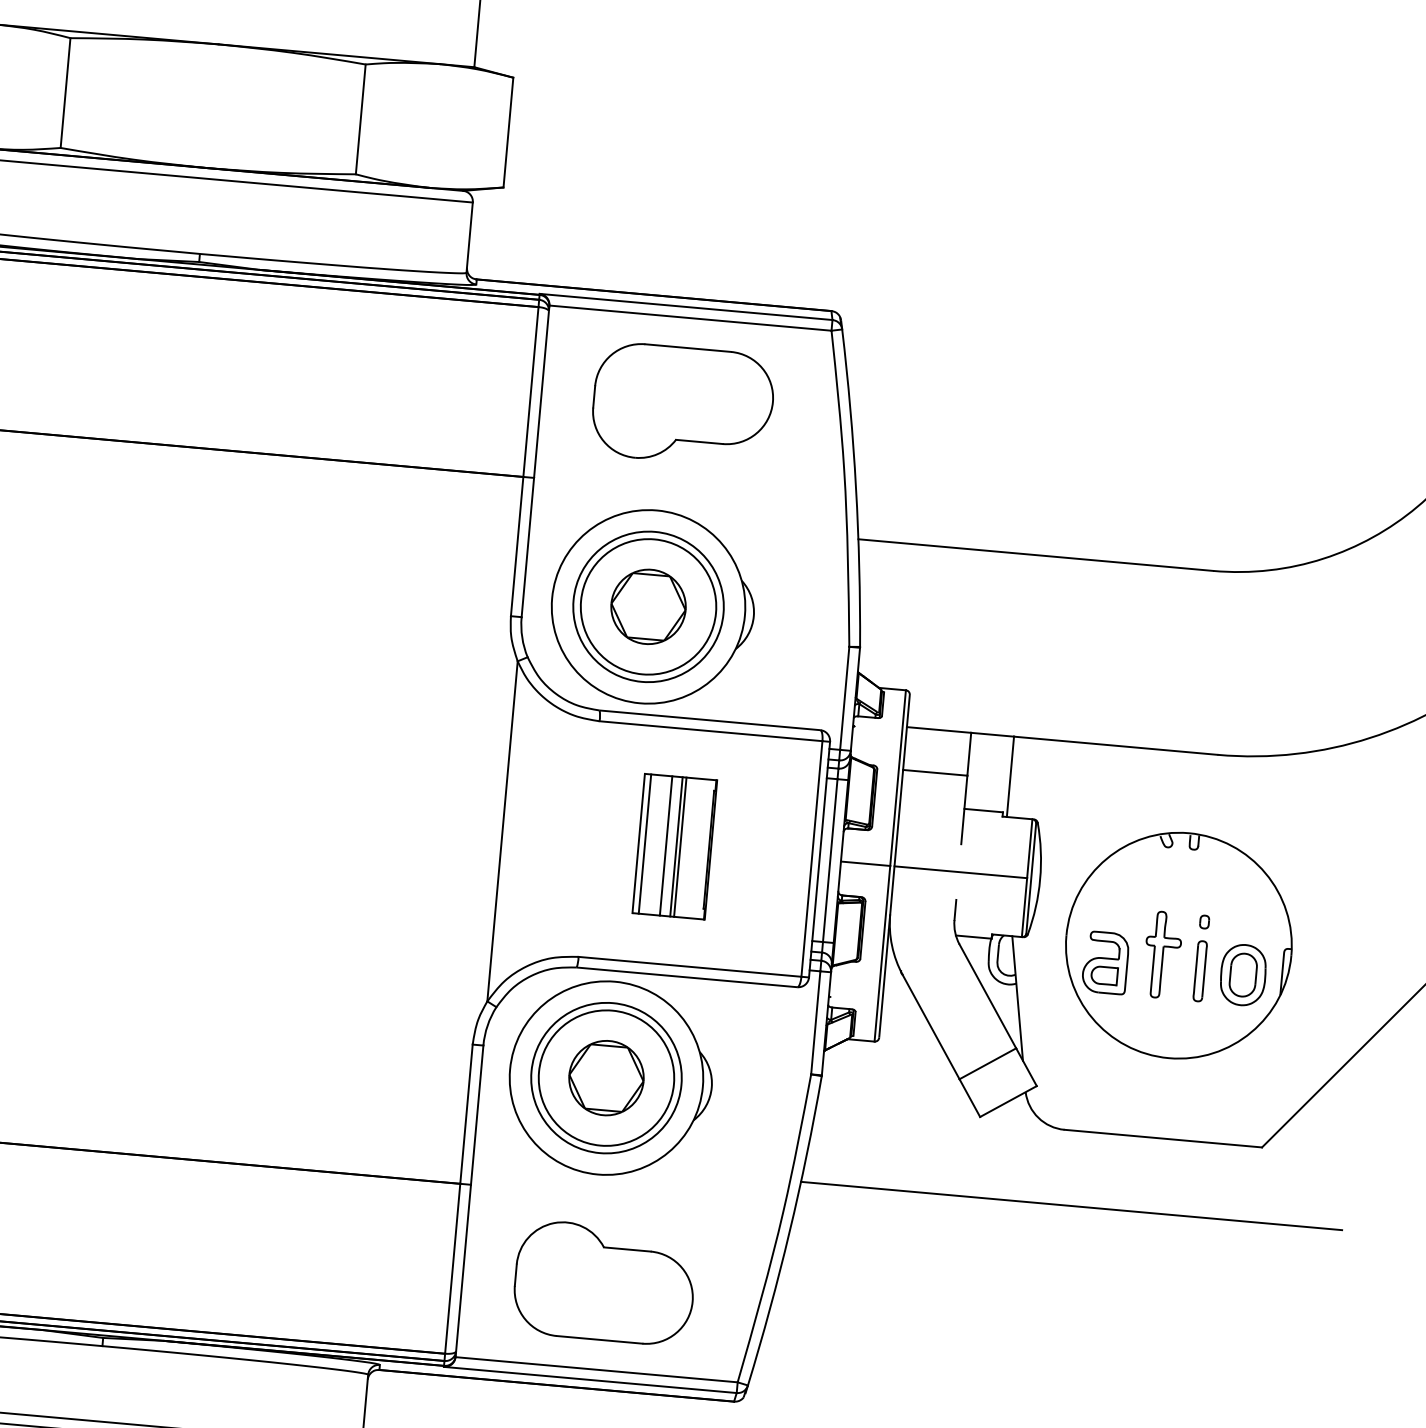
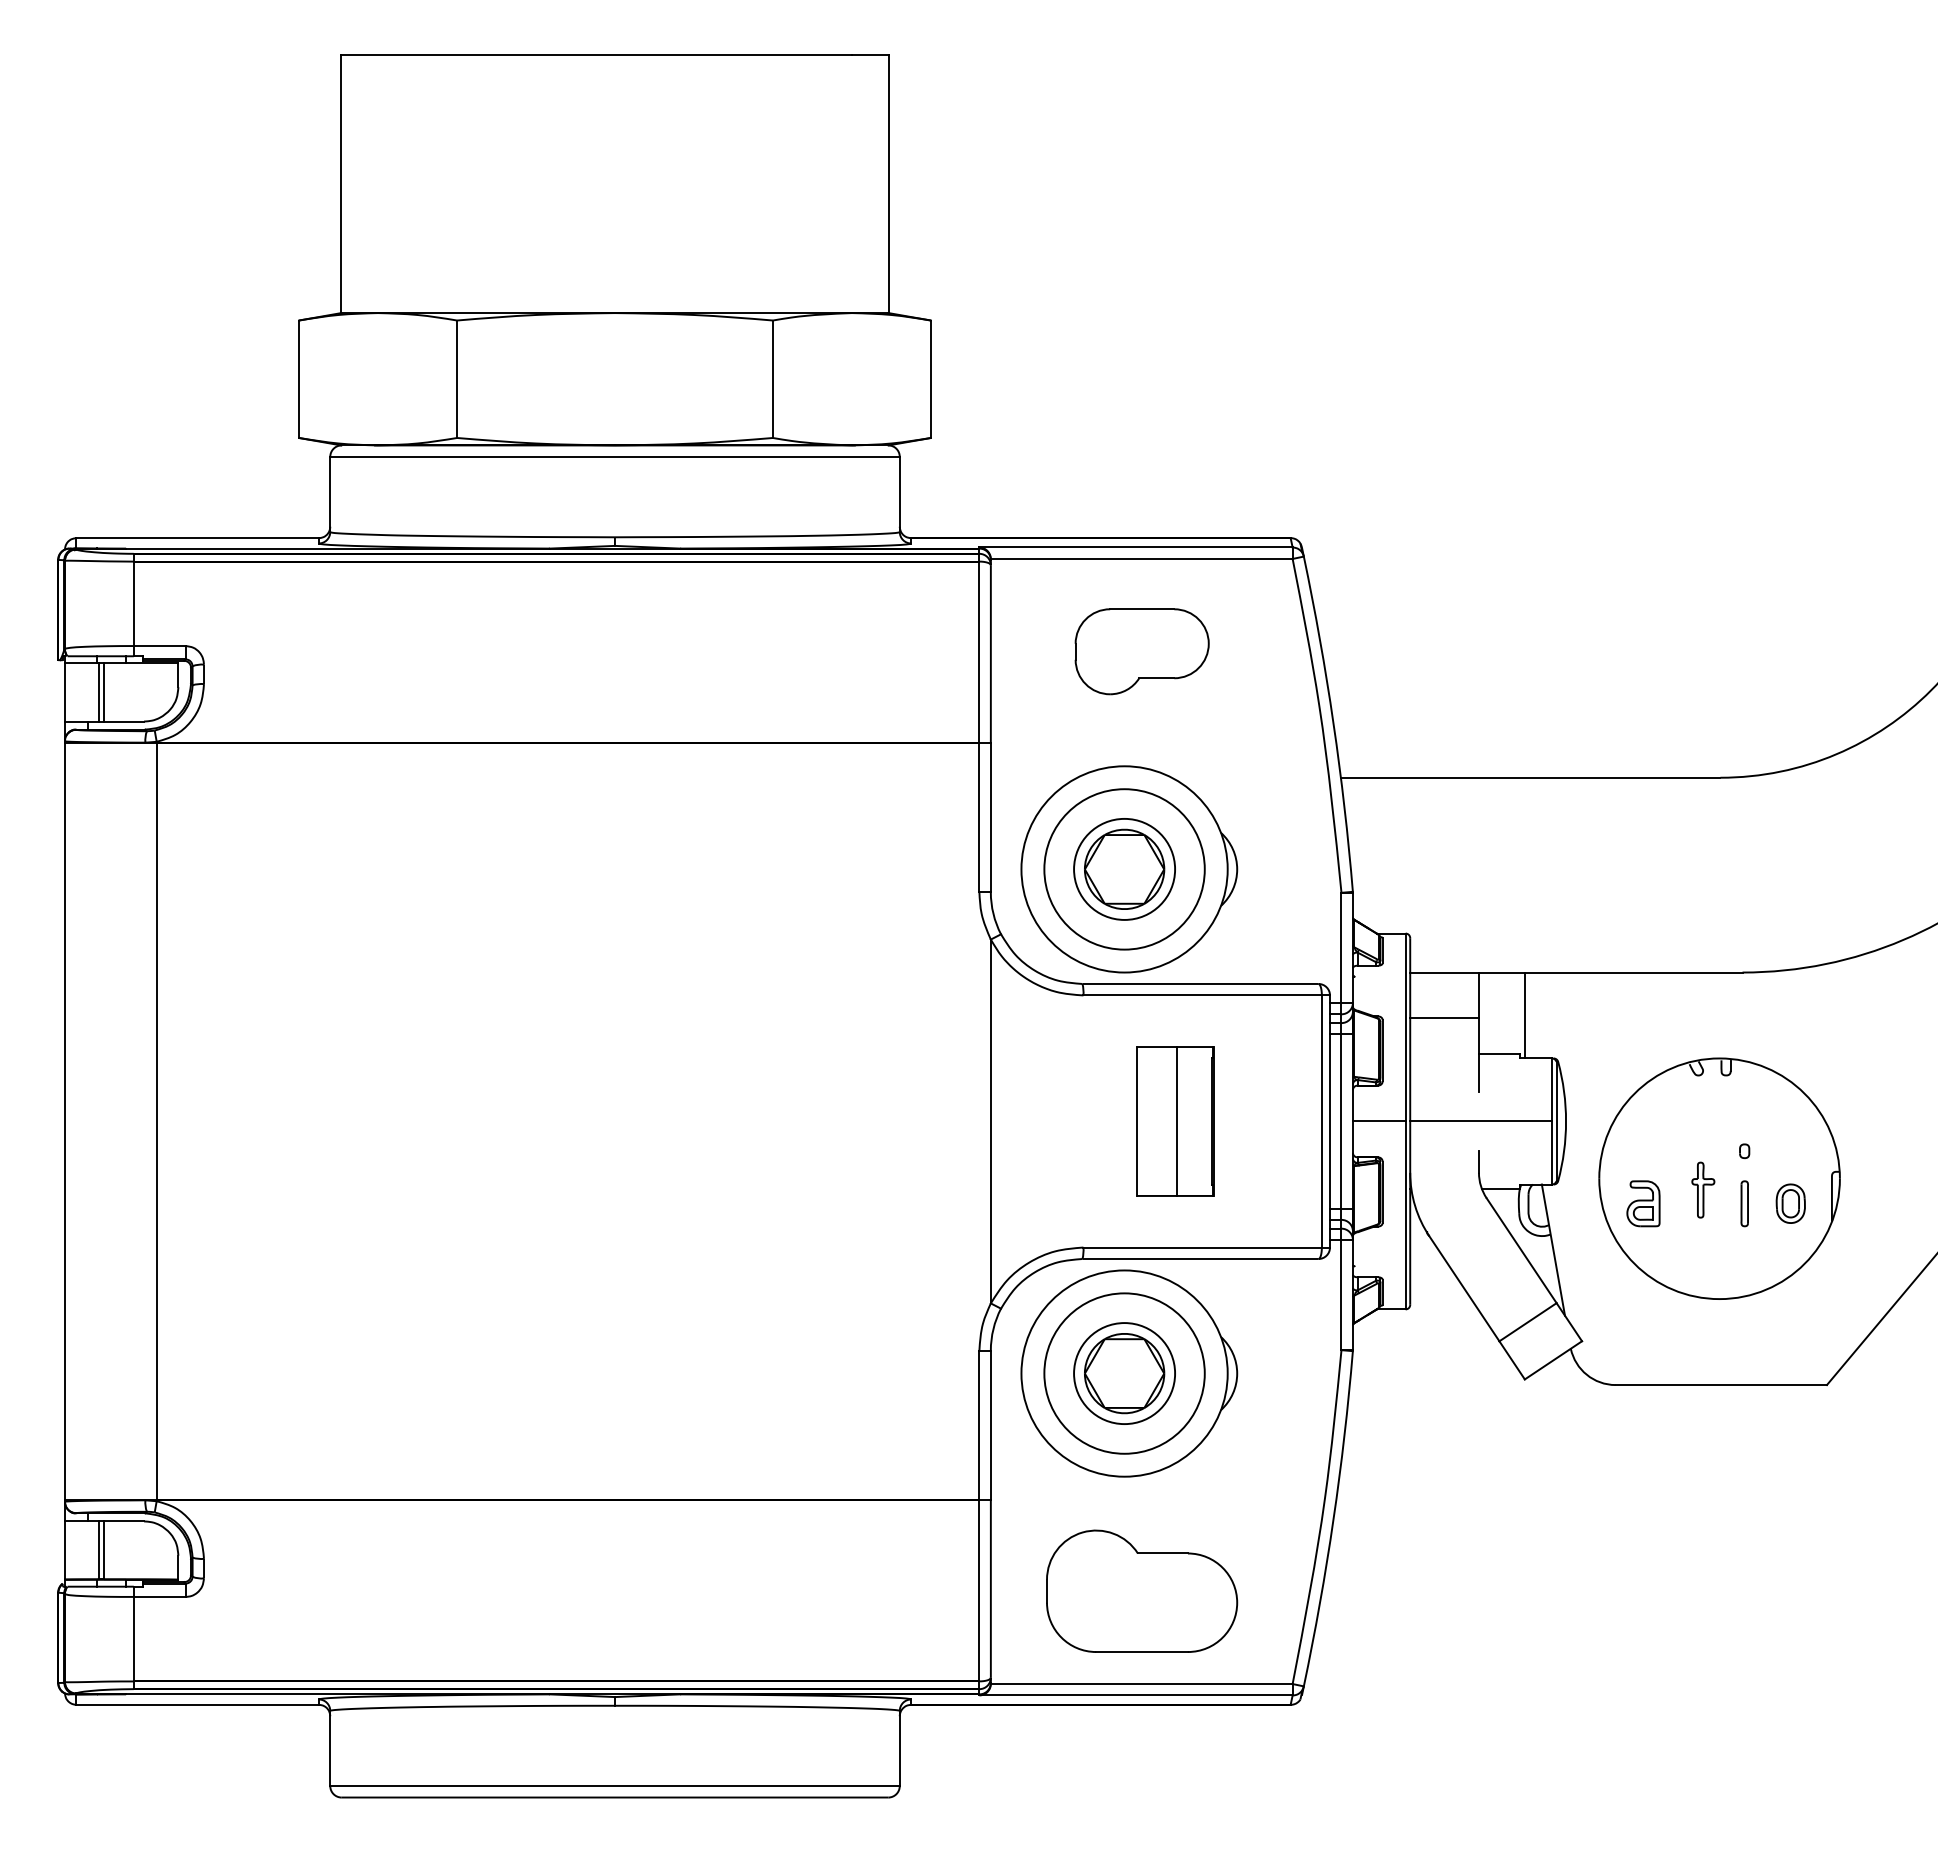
part: (683, 404) -> (1142, 651), size x0.7
circle: (648, 606) -> (1124, 869), size x0.7
line: (645, 844) -> (1143, 1121), removed
line: (665, 845) -> (1165, 1121), removed
line: (680, 847) -> (1181, 1121), removed
part: (1162, 954) -> (1703, 1189), size x0.6
part: (1105, 962) -> (1643, 1203), size x0.7
part: (1200, 970) -> (1744, 1203), size x0.7
part: (1243, 974) -> (1790, 1203), size x0.6
circle: (606, 1078) -> (1124, 1373), size x0.7
line: (1070, 1206) -> (1629, 1465), removed

